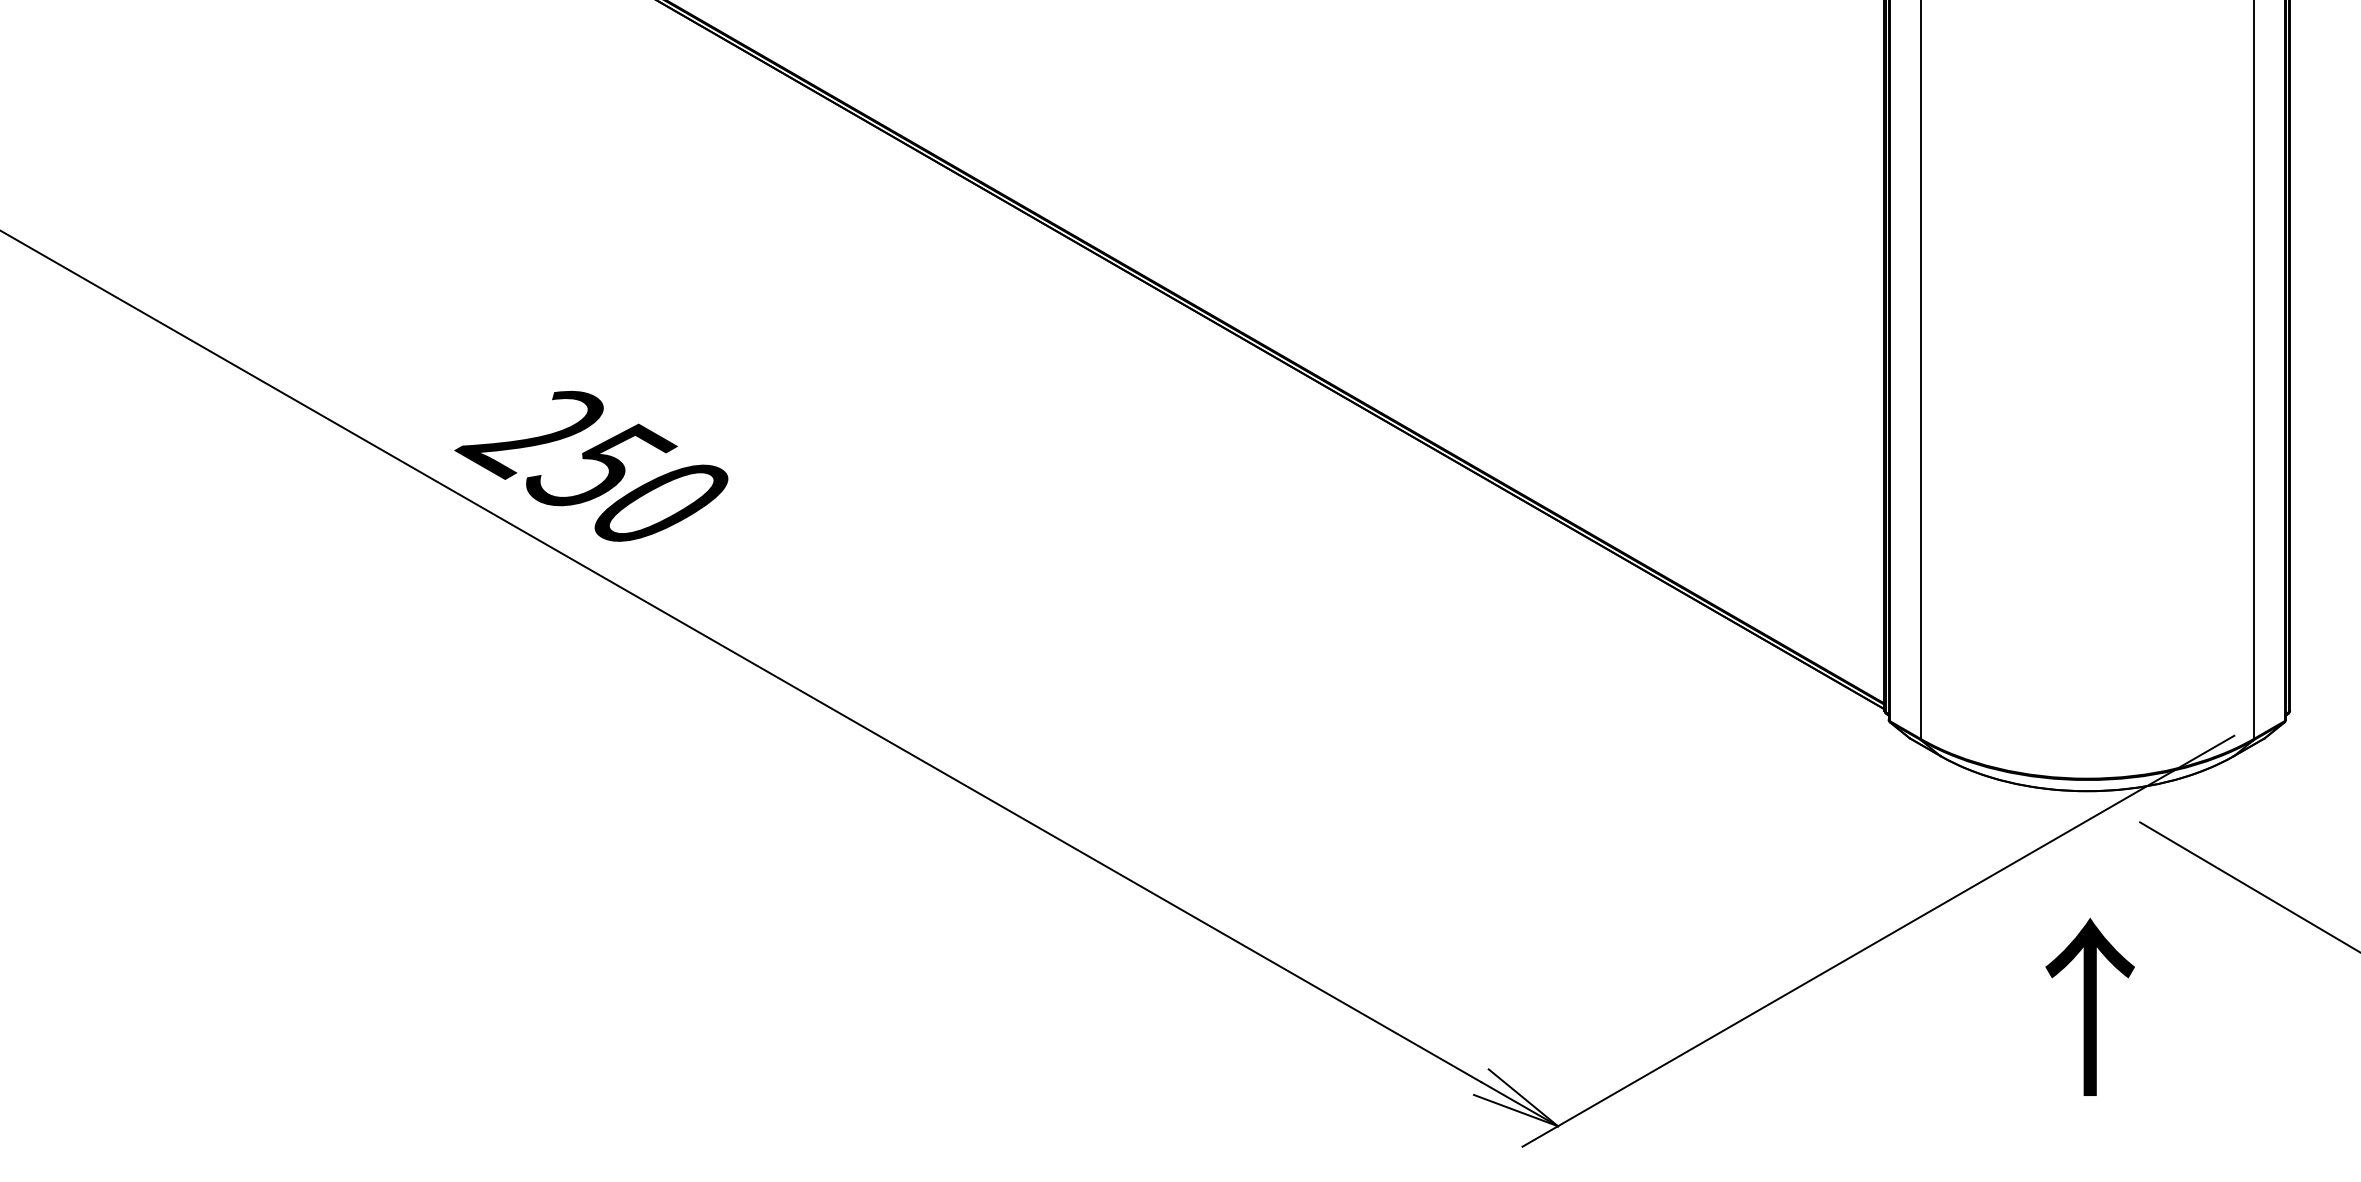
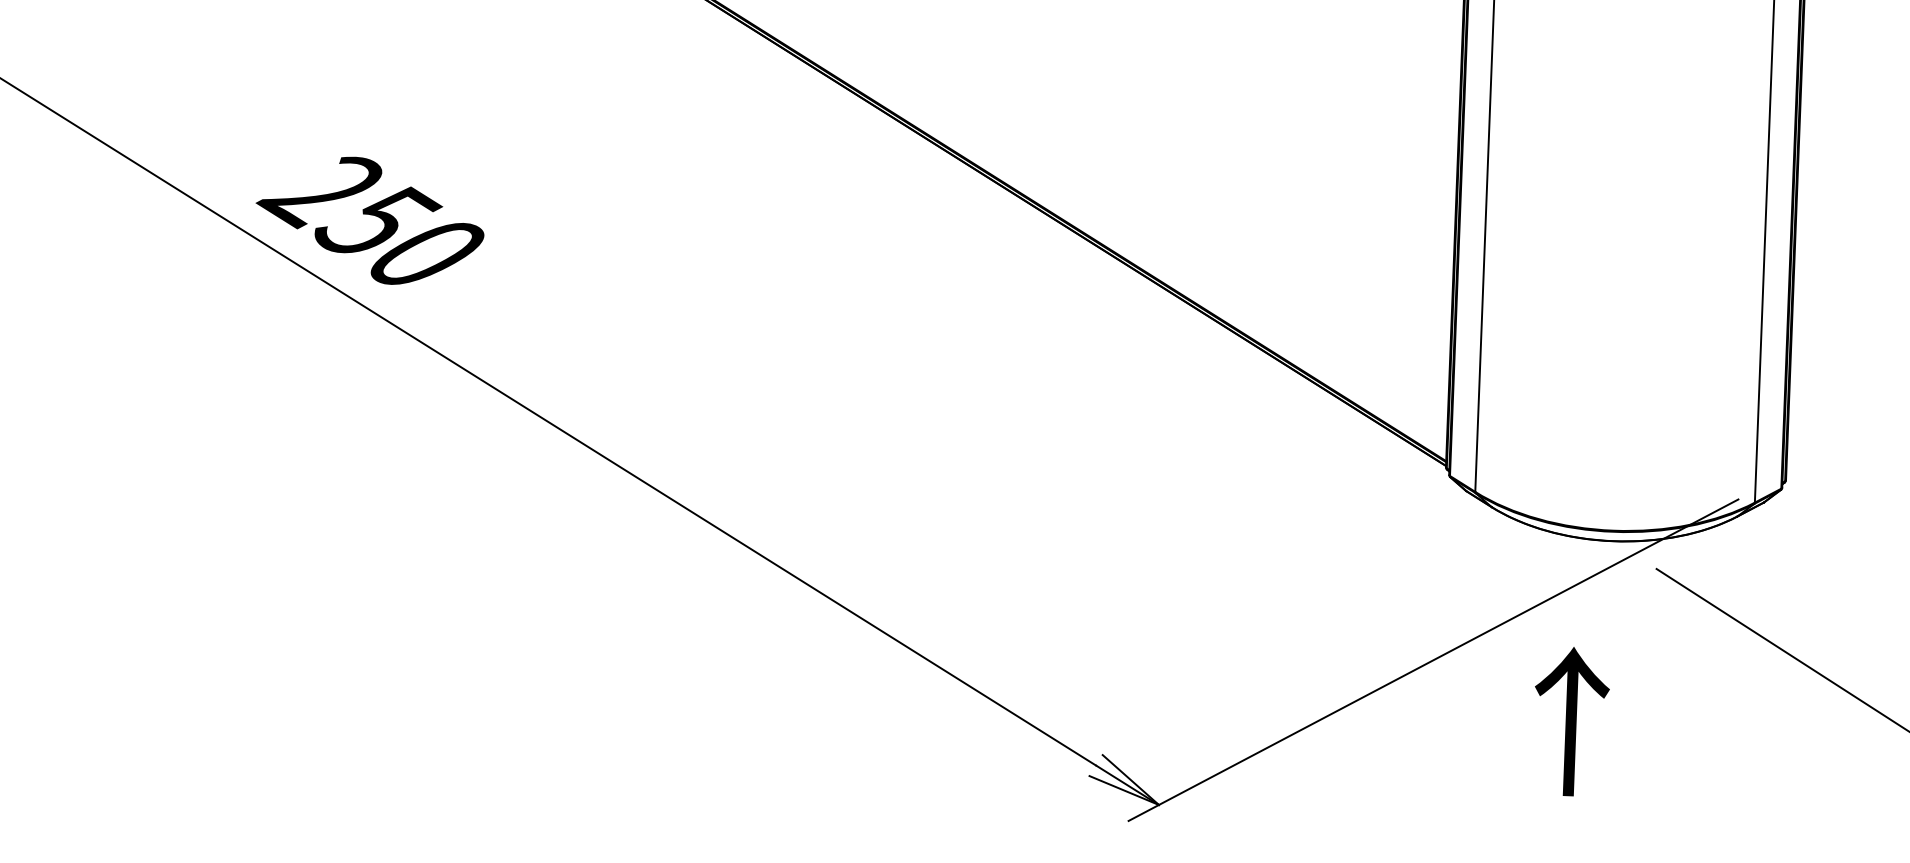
text: (2089, 1006) -> (1570, 721), moved

